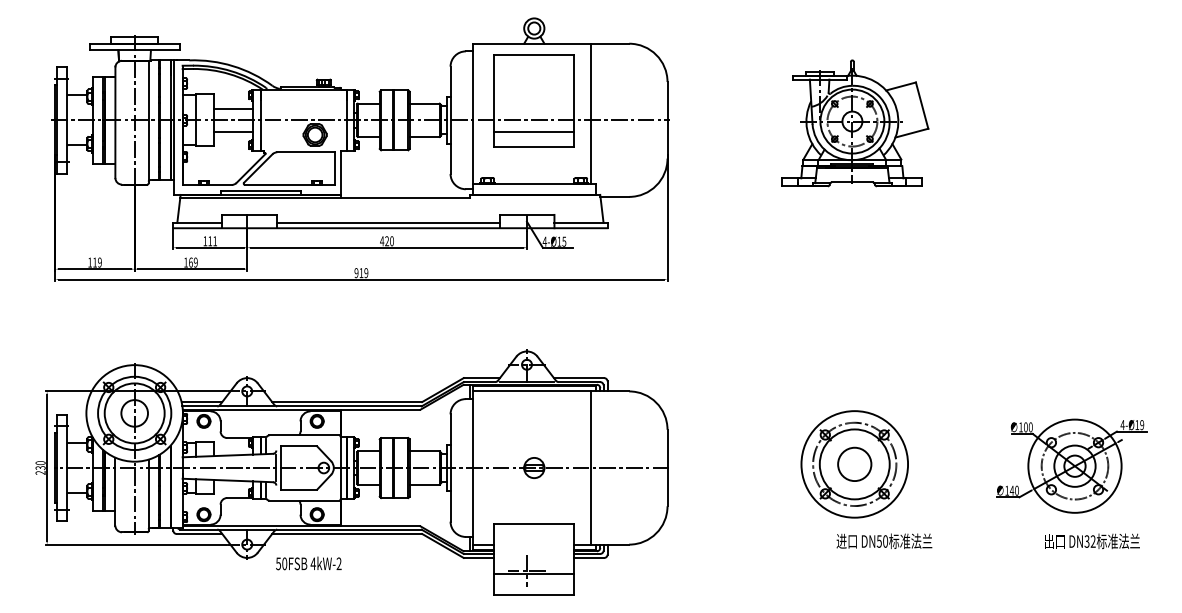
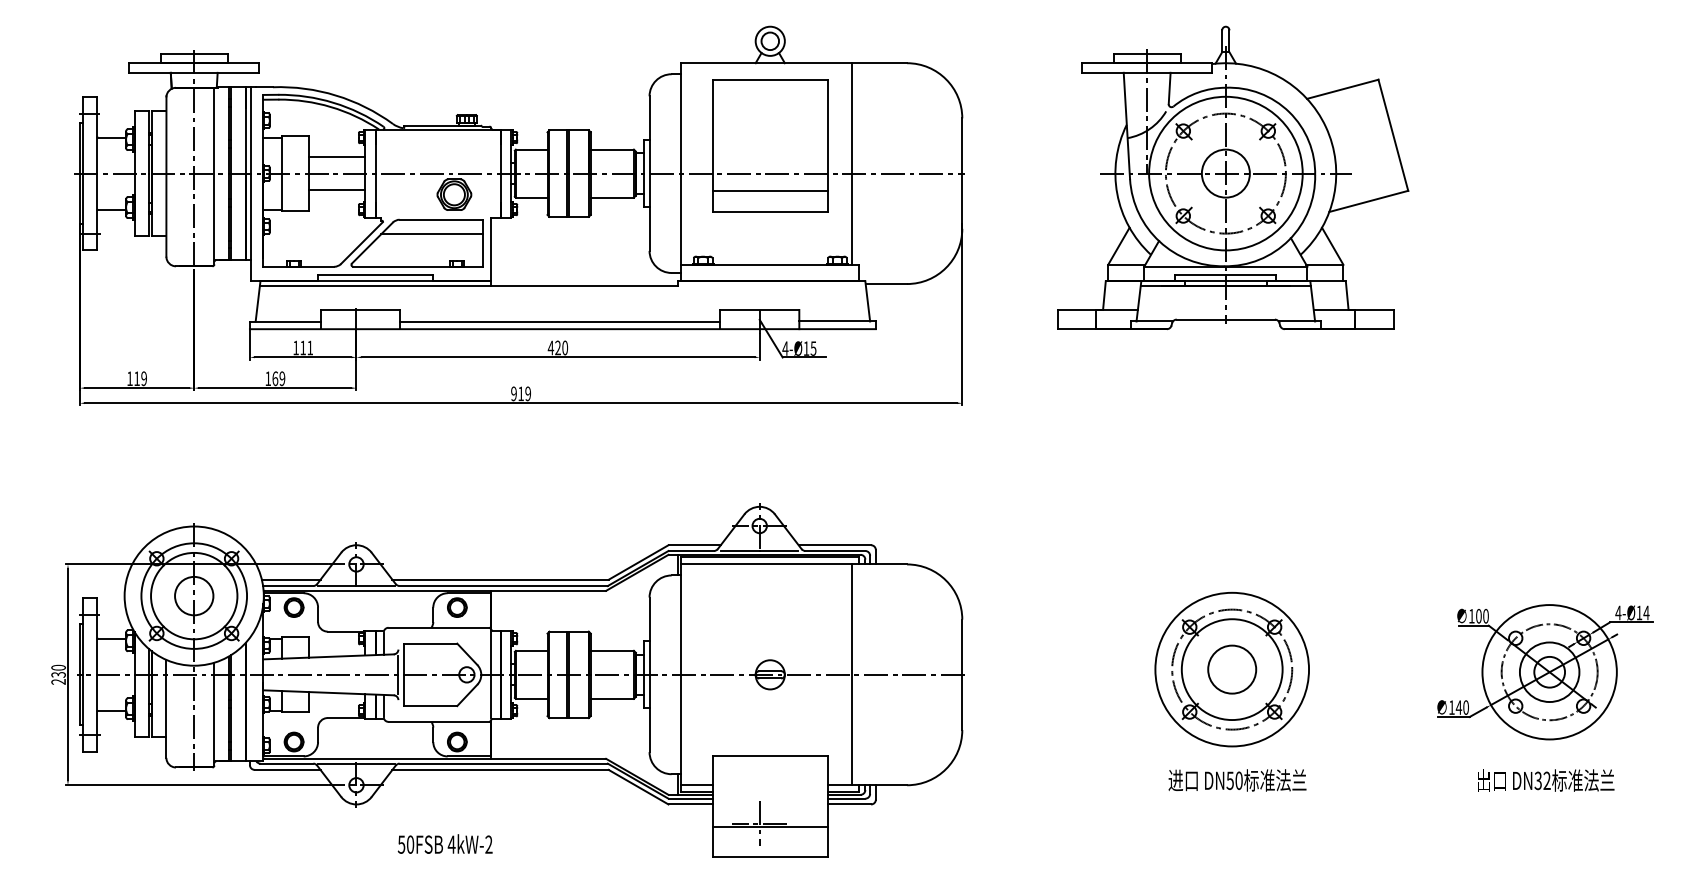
part: (855, 123) -> (1233, 178), size x1.67
line: (299, 162) -> (431, 234), added
text: (1142, 425) -> (1646, 613), 4-Ø19 -> 4-Ø14
text: (884, 540) -> (1237, 779), moved
text: (1092, 541) -> (1546, 780), moved
text: (308, 563) -> (444, 844), moved

